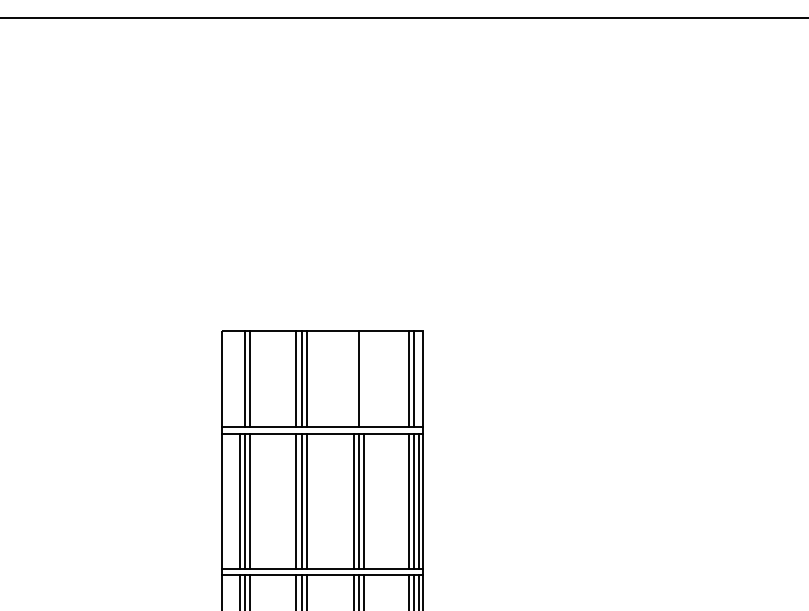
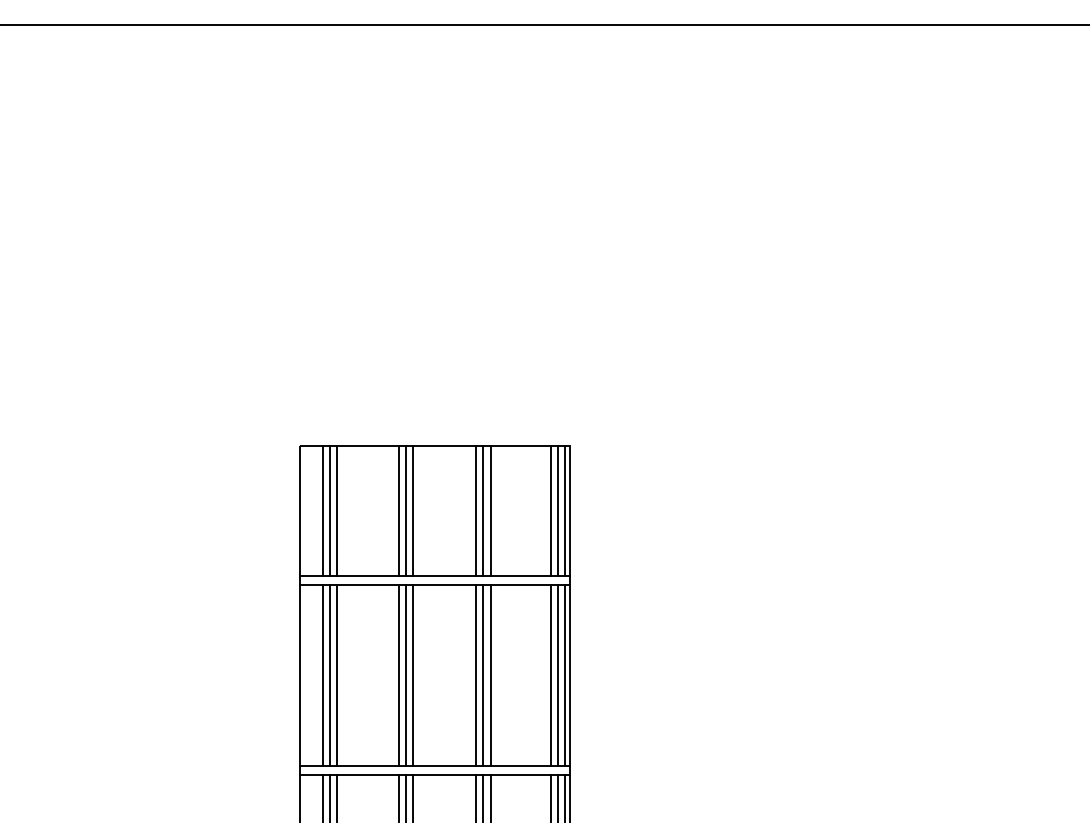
line: (240, 378) -> (323, 510), added
line: (353, 378) -> (476, 510), added
line: (364, 378) -> (490, 510), added
line: (418, 378) -> (564, 510), added

